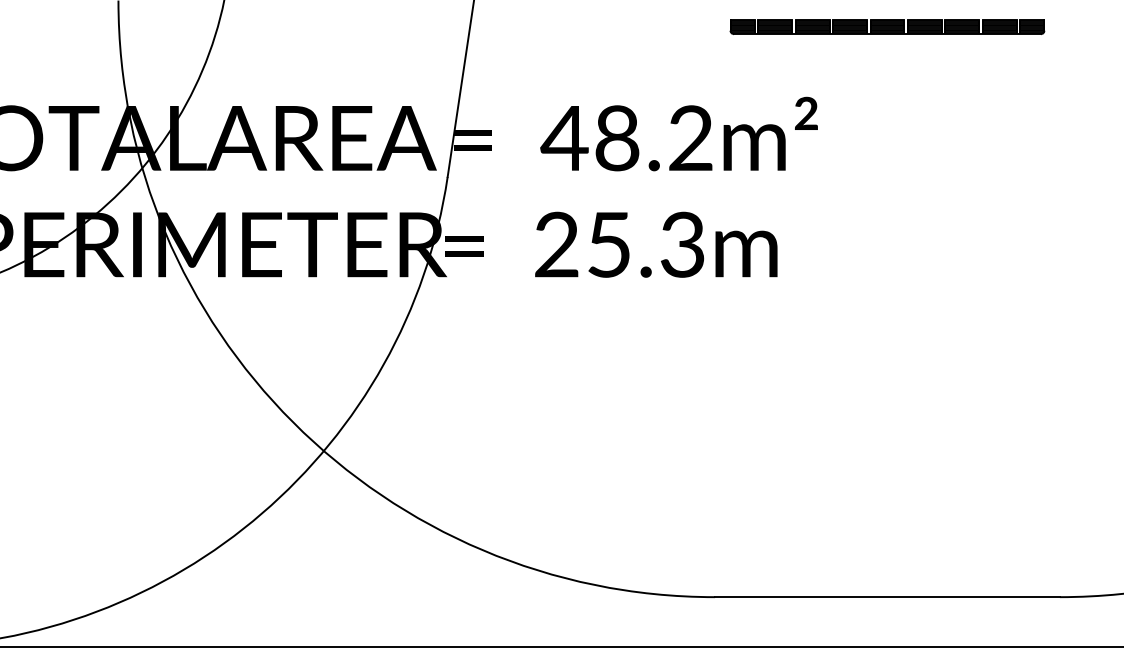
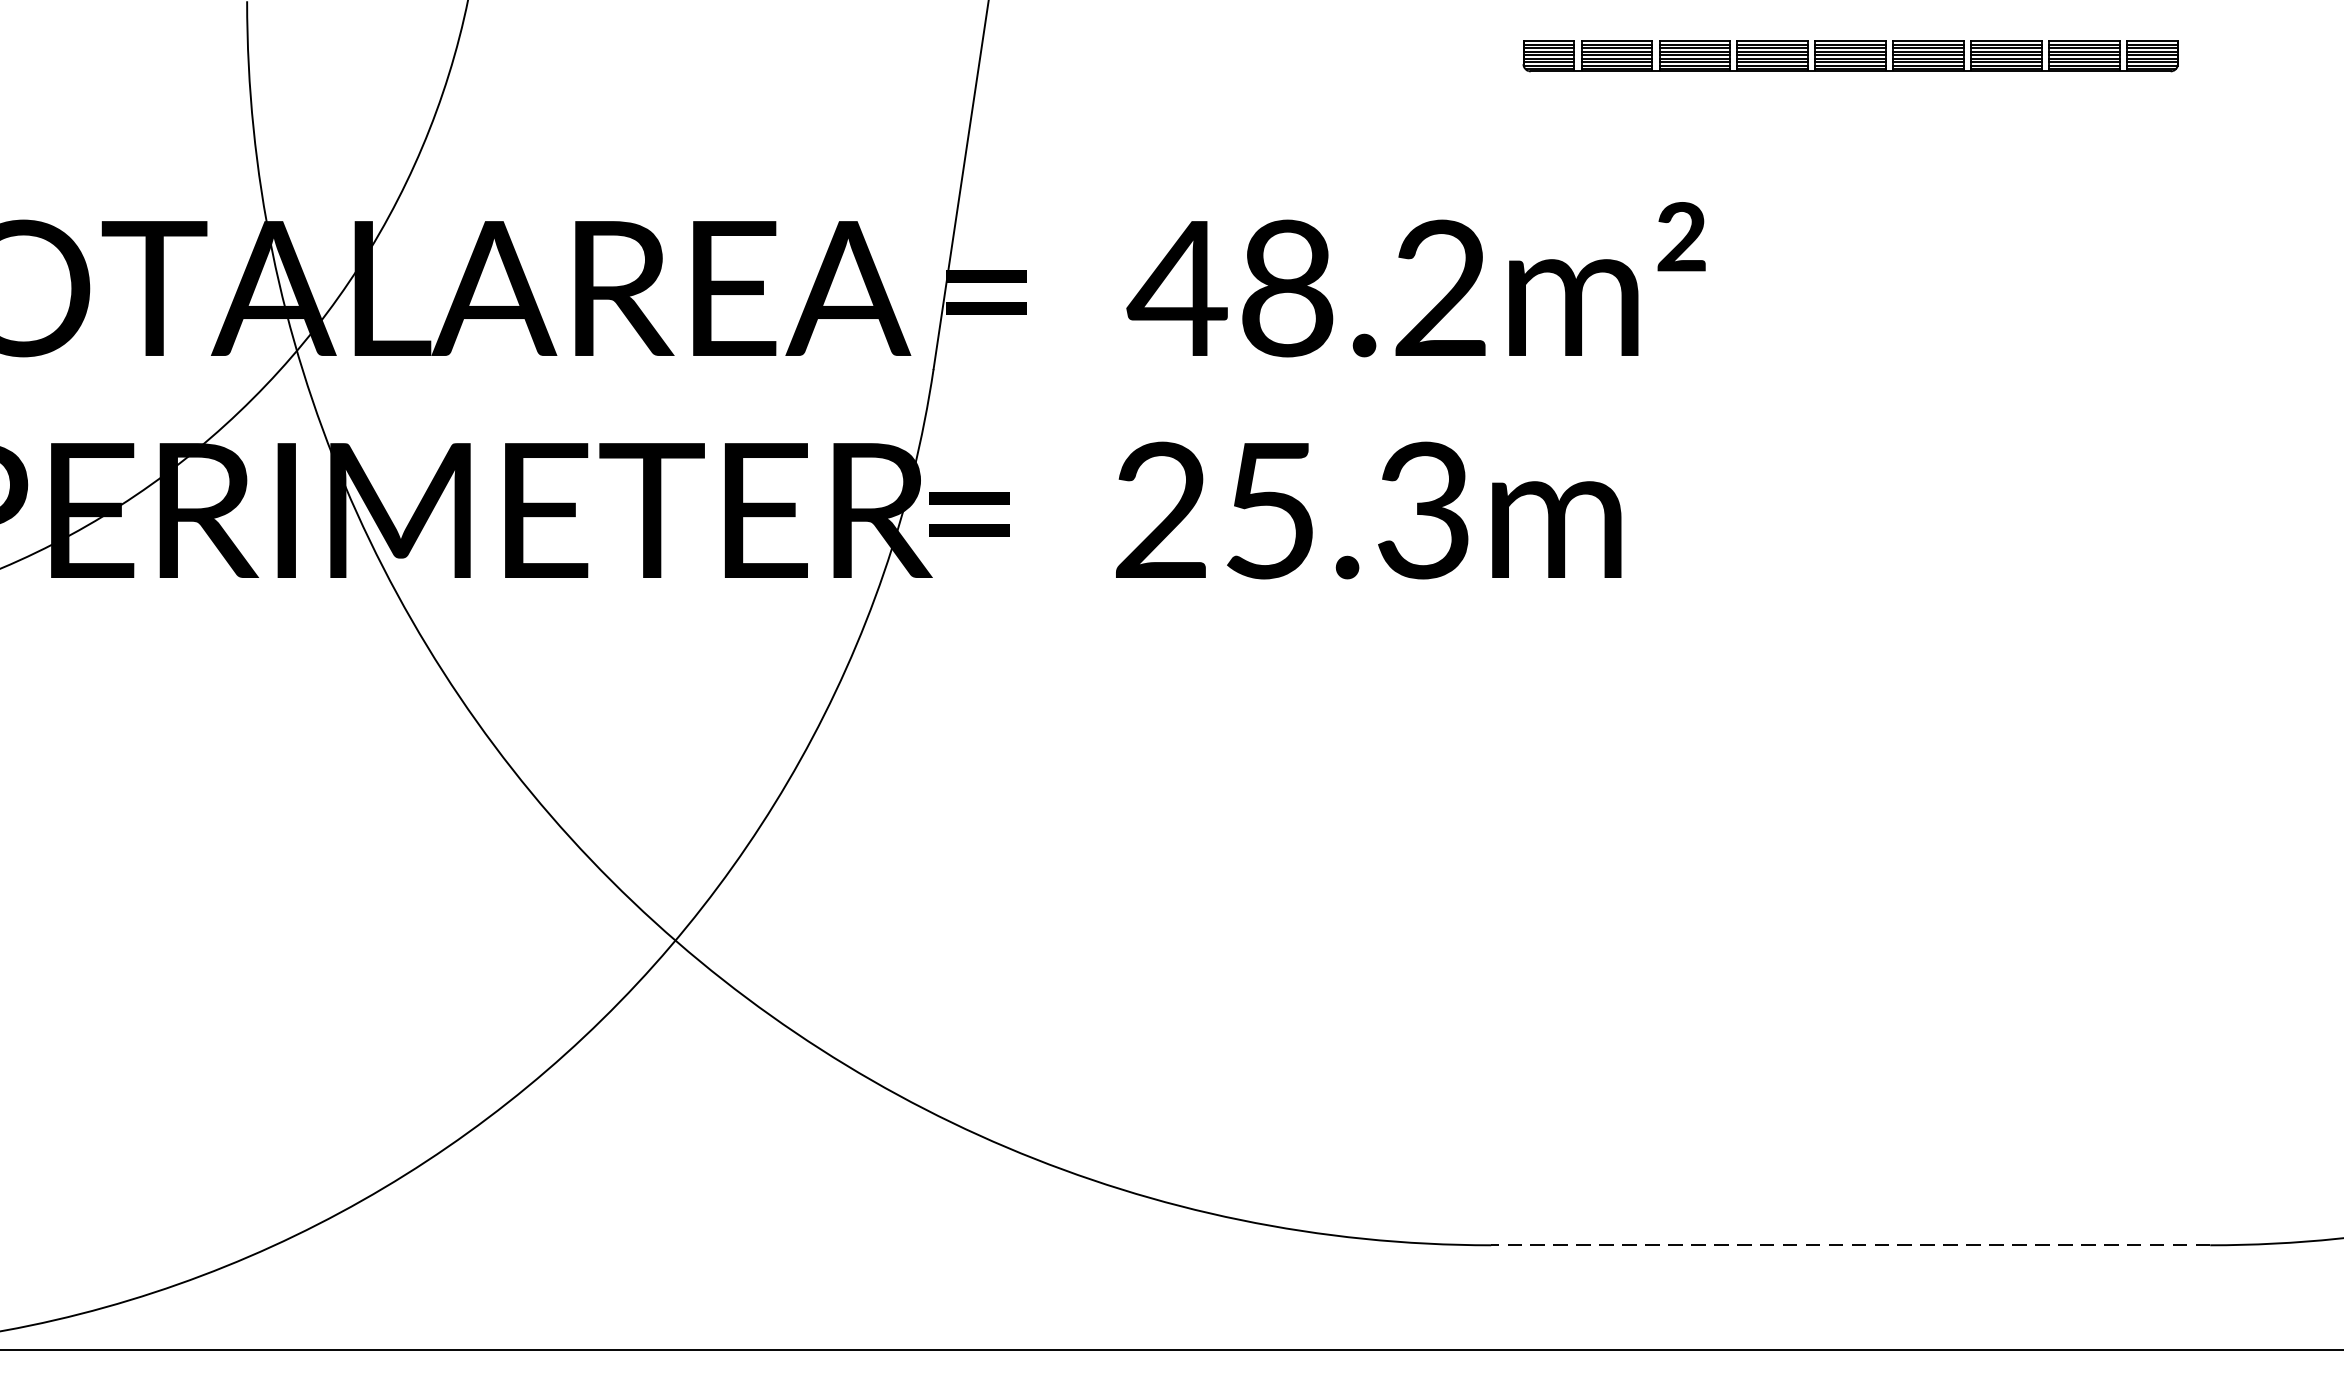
line: (886, 597) -> (1848, 1245), solid -> dashed

